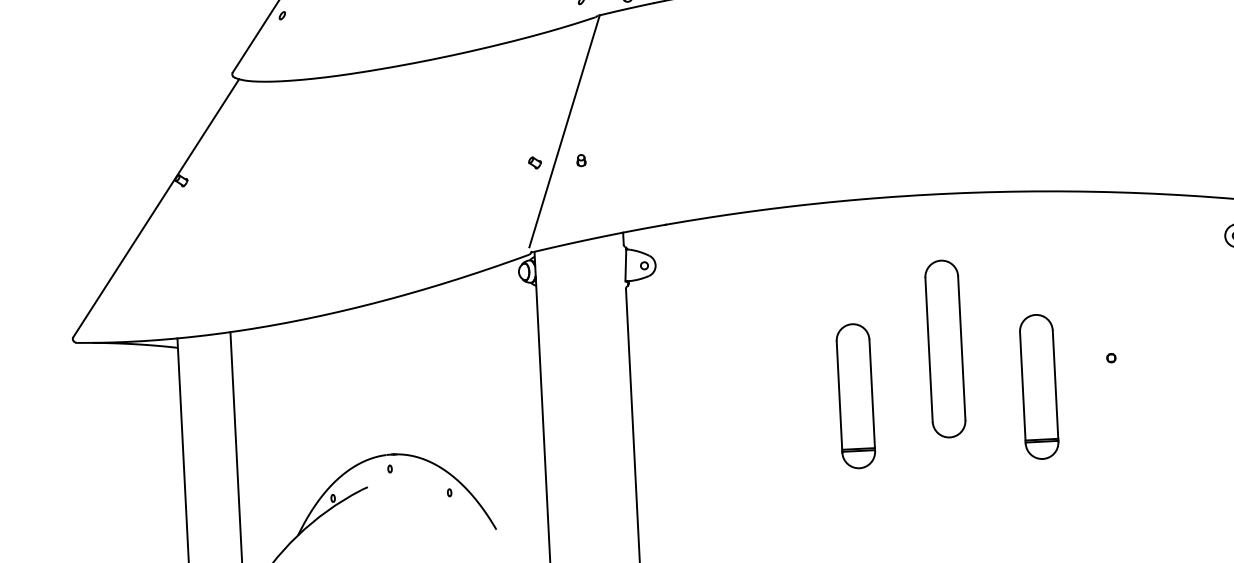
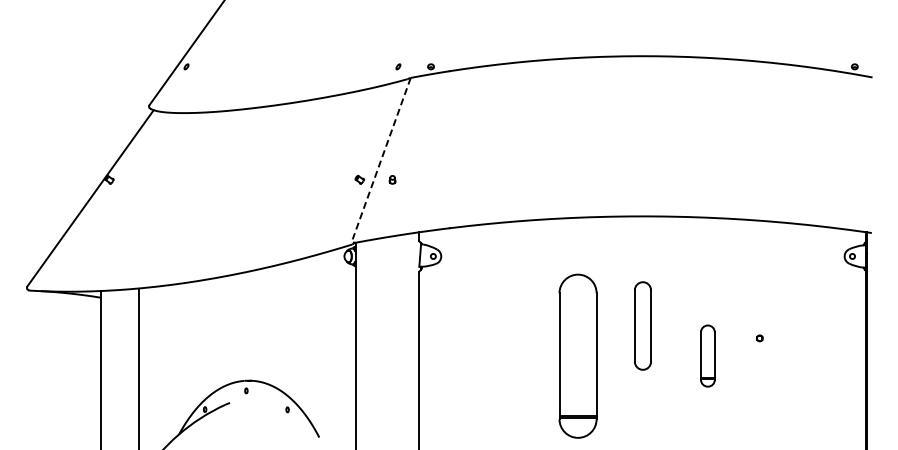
line: (564, 131) -> (381, 158), solid -> dashed
part: (944, 348) -> (642, 325), size x0.7
part: (1038, 386) -> (707, 355), size x0.6
part: (855, 395) -> (577, 355), size x1.6

